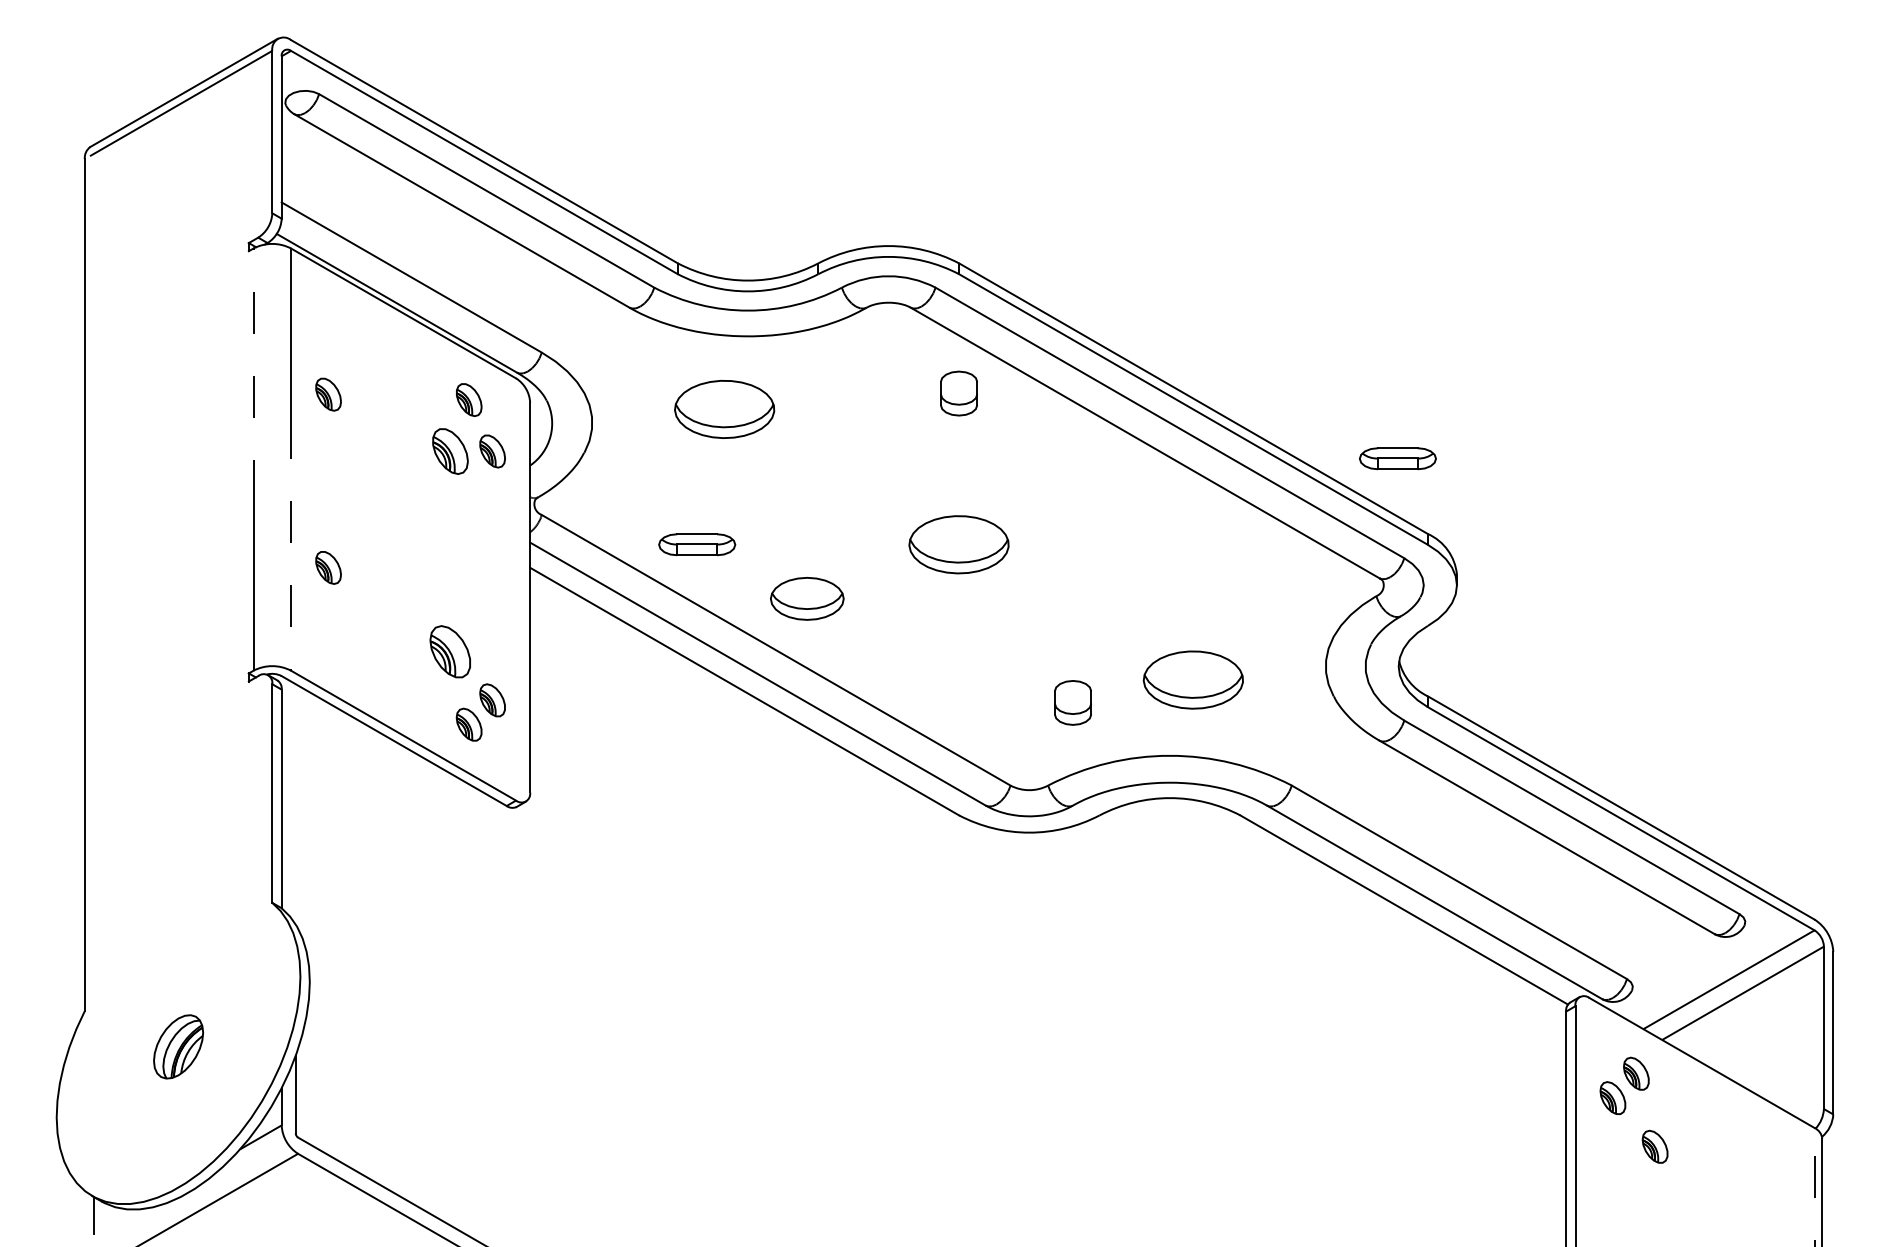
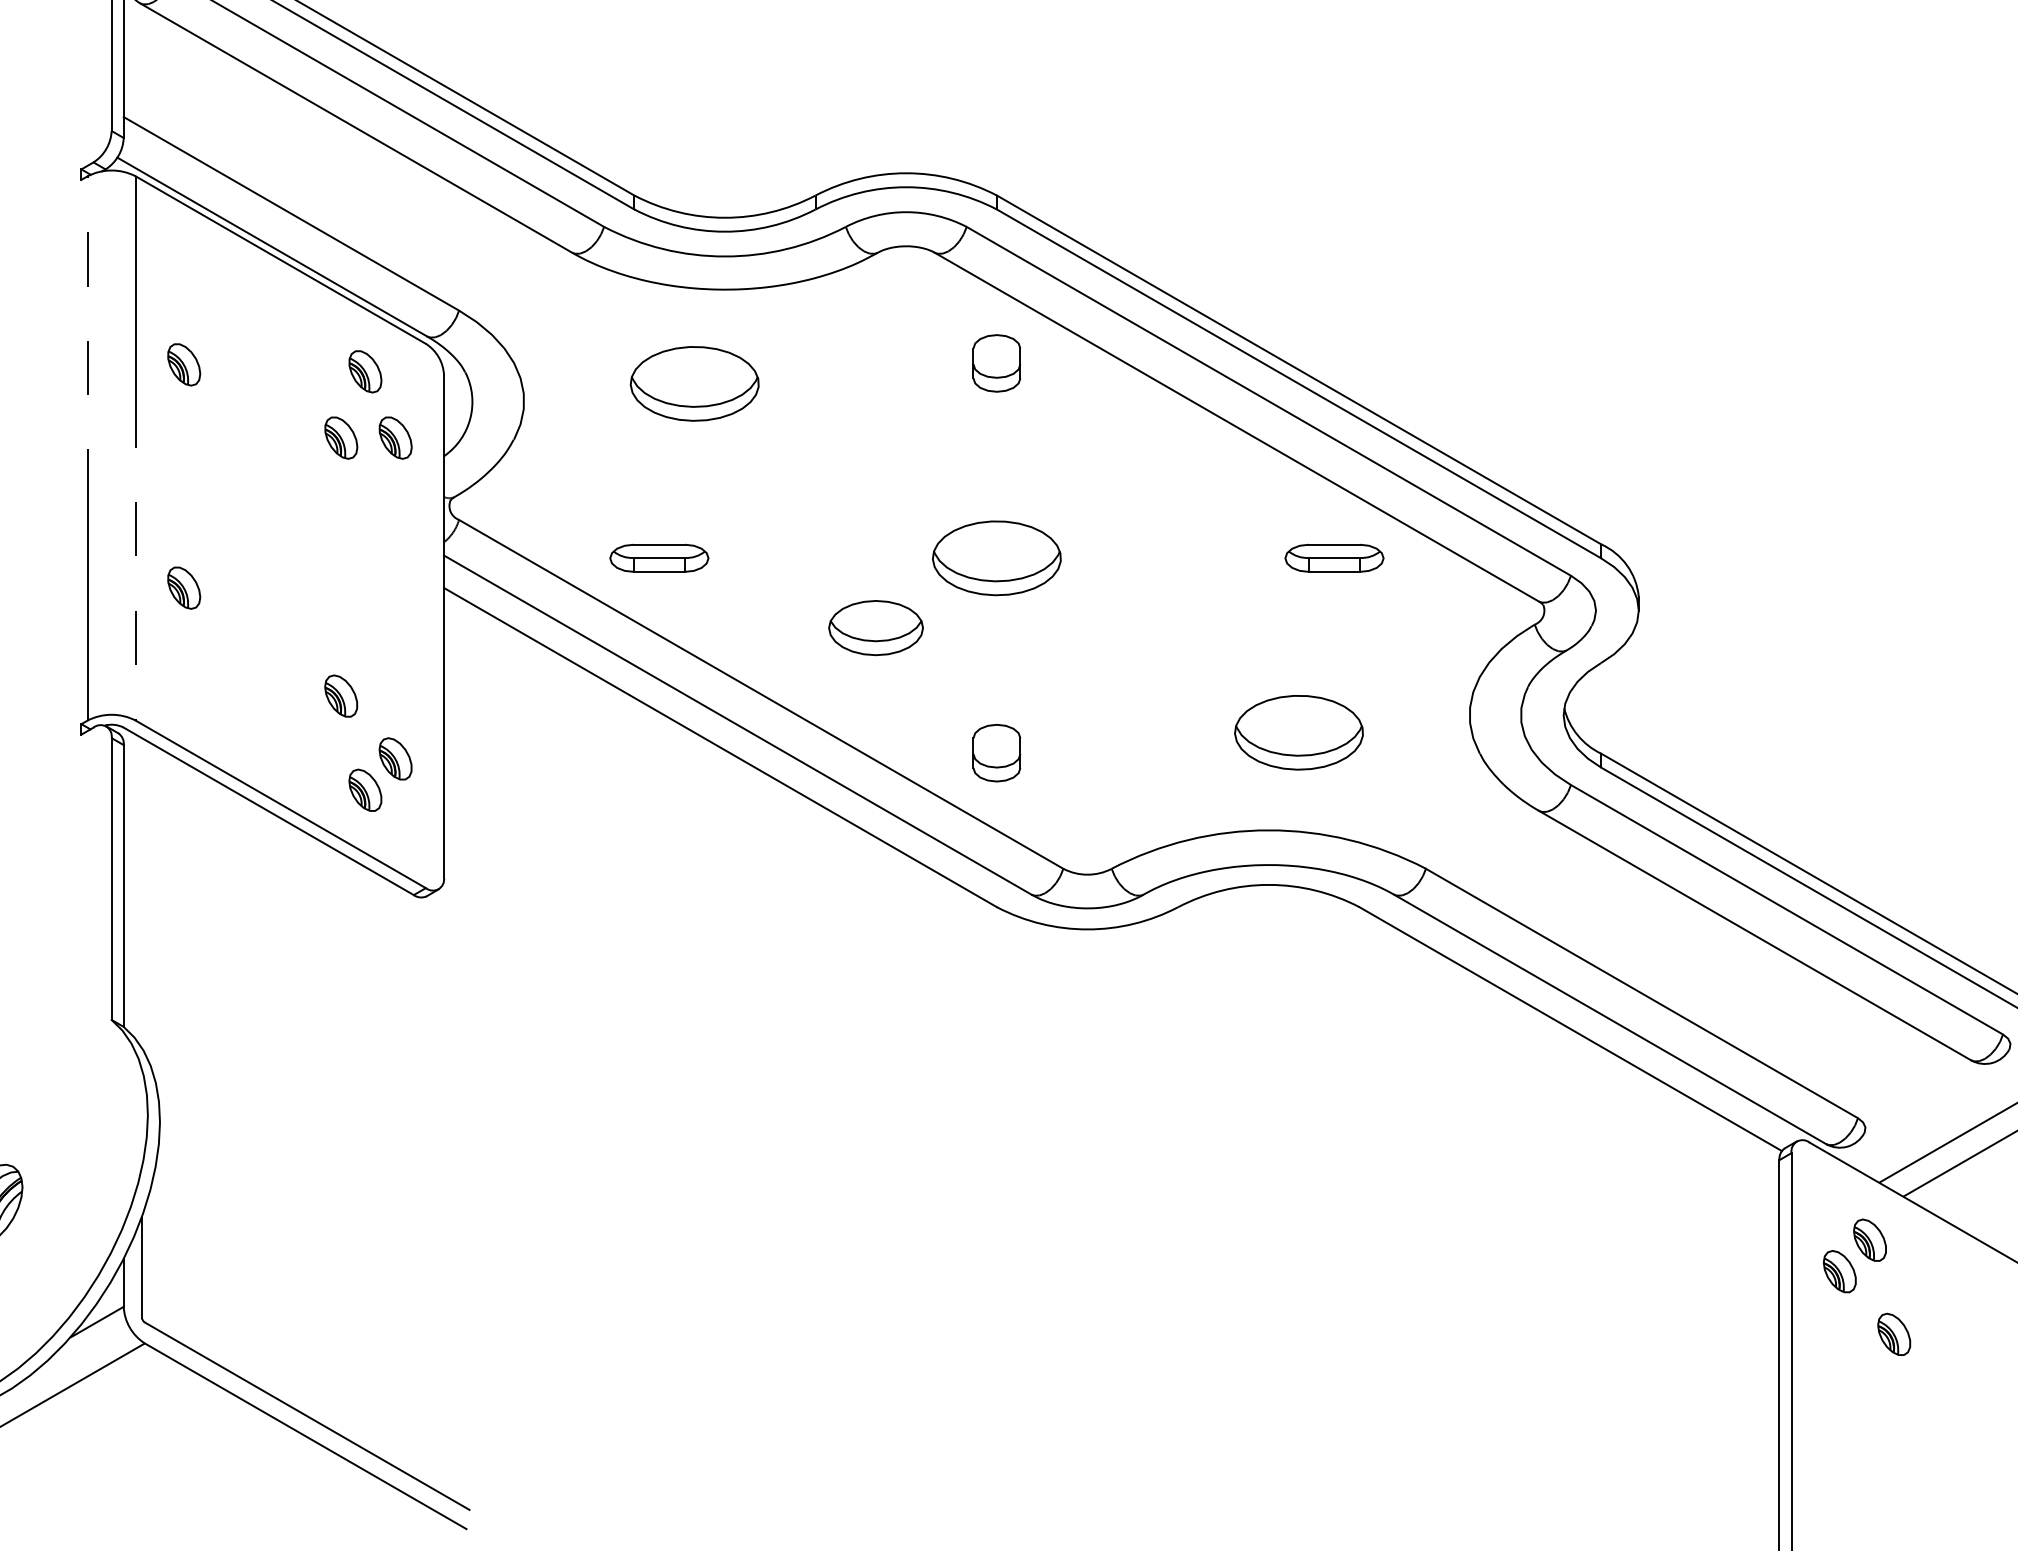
part: (450, 451) -> (341, 438), size x0.71
part: (1397, 458) -> (1333, 557), moved
part: (807, 598) -> (876, 627), moved
part: (450, 651) -> (341, 695), size x0.62
part: (1072, 702) -> (996, 752), moved

